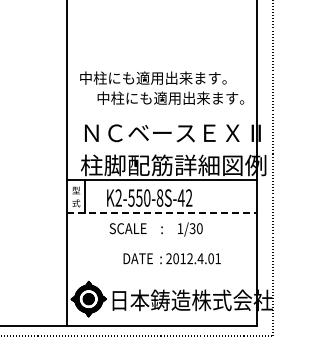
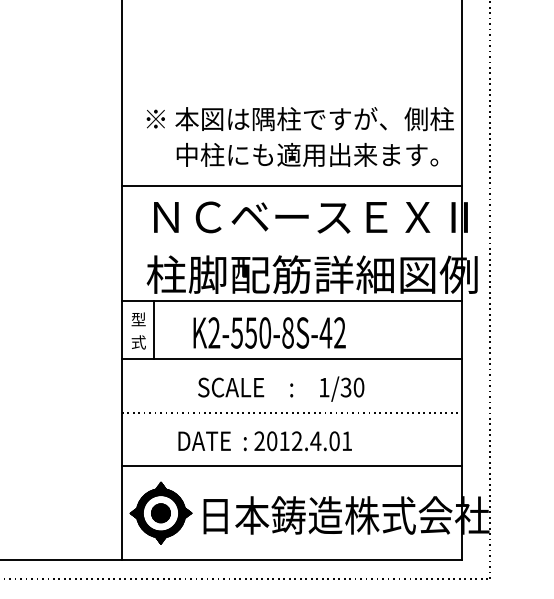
text: (166, 77) -> (299, 117), 中柱にも適用出来ます。 -> ※ 本図は隅柱ですが、側柱
line: (161, 115) -> (290, 185), added
line: (162, 212) -> (292, 358), dashed -> solid
line: (161, 242) -> (290, 412), added
text: (171, 258) -> (263, 440), moved
line: (161, 272) -> (290, 465), added

